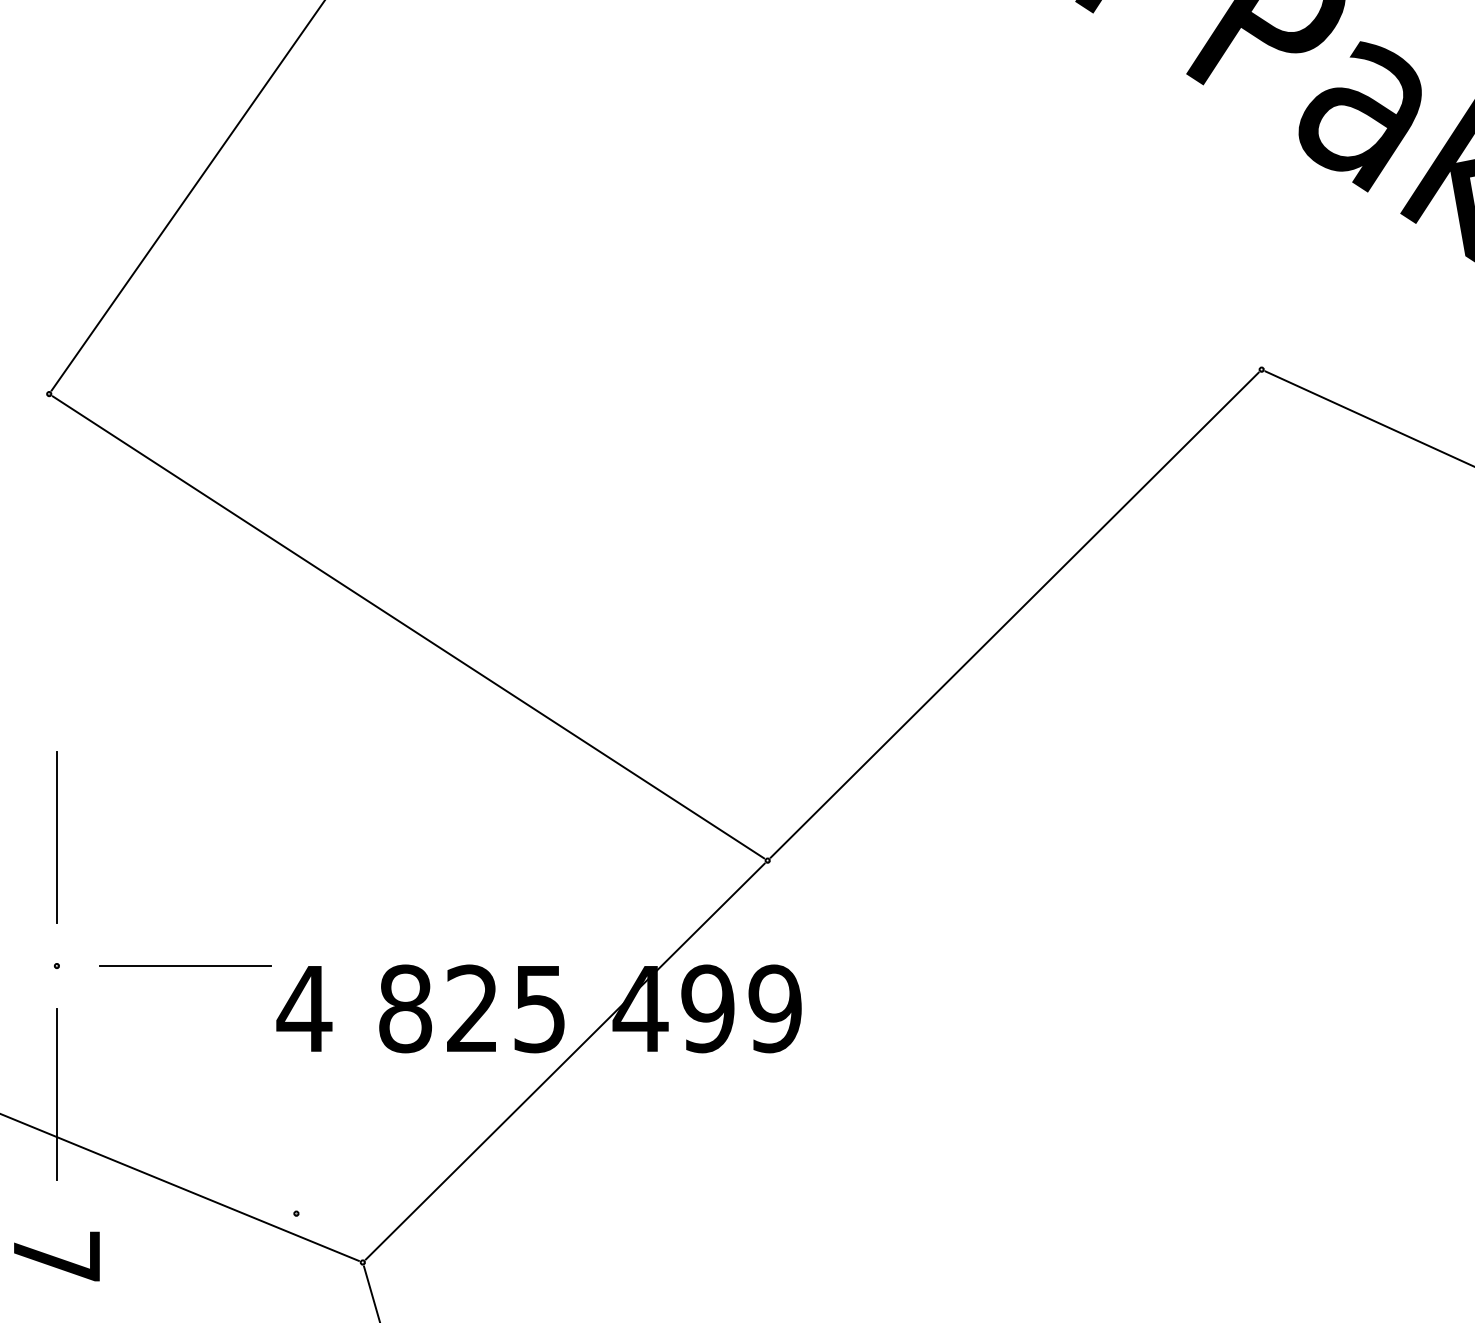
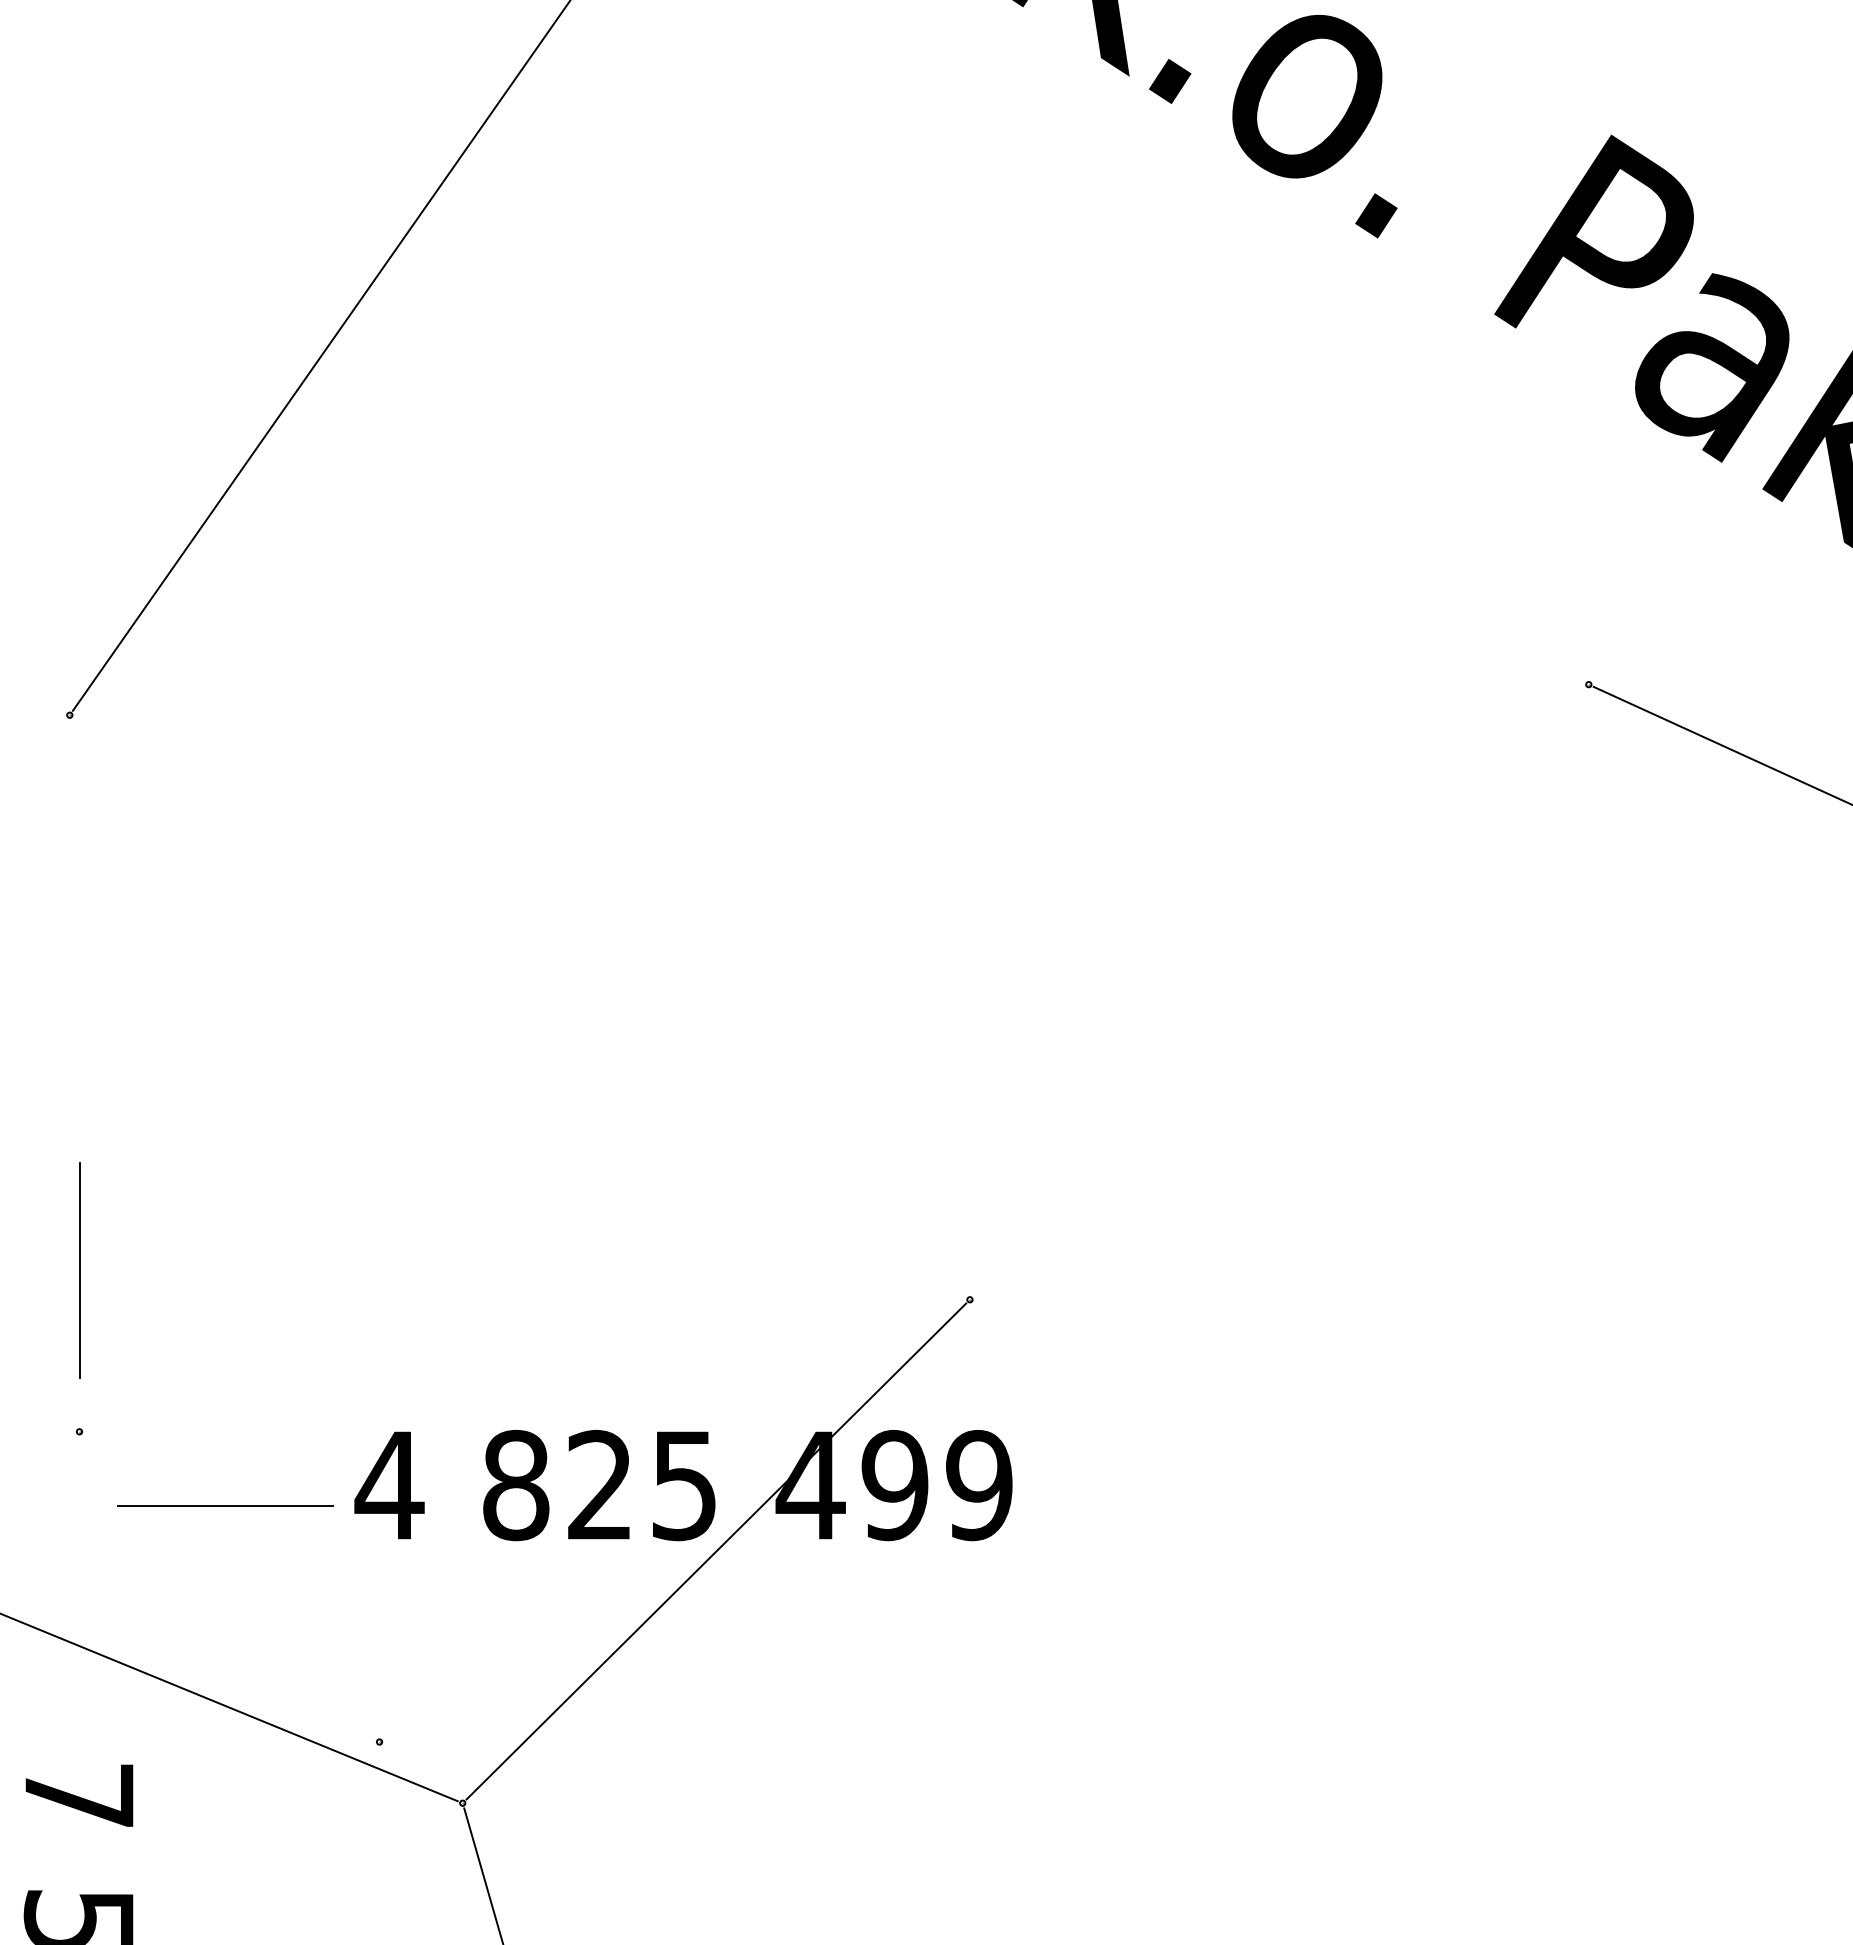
line: (1014, 615) -> (1279, 992), removed
line: (408, 627) -> (519, 1007), removed
line: (185, 965) -> (225, 1505), moved
line: (56, 1094) -> (79, 1592), removed

